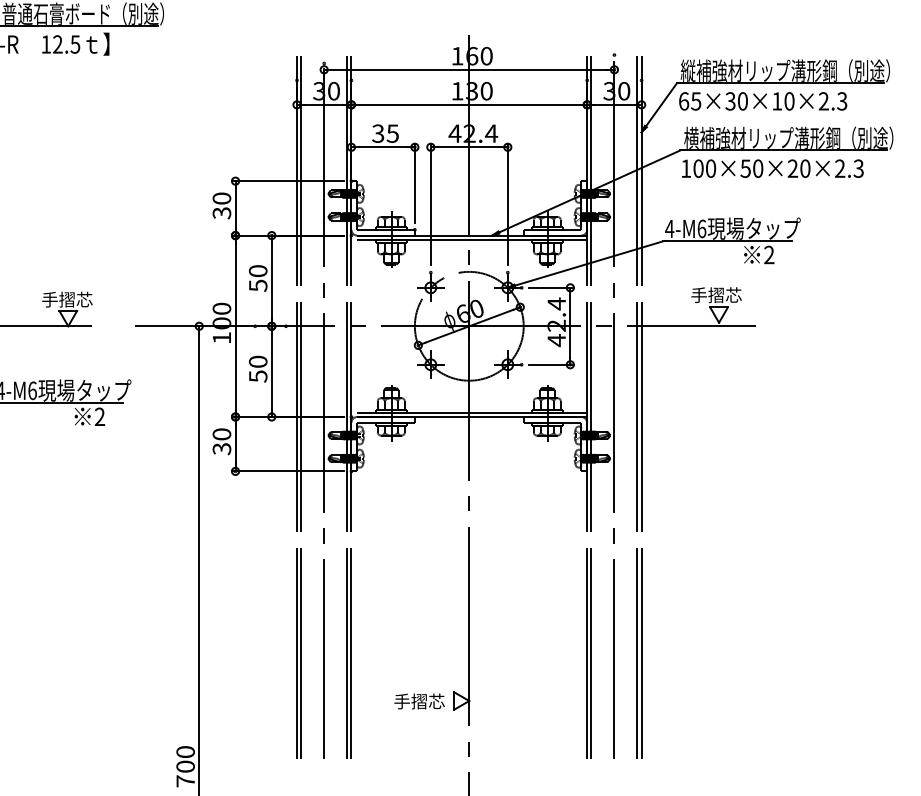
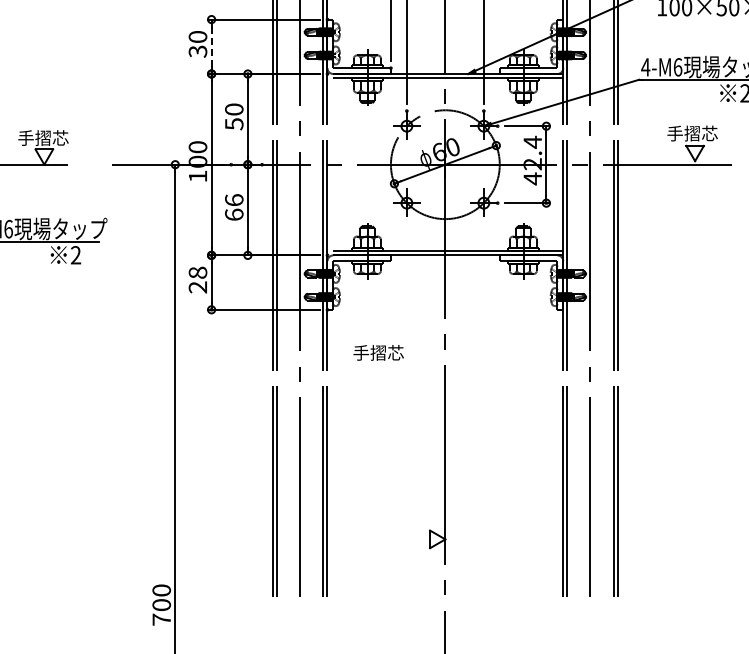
line: (235, 208) -> (211, 46), solid -> dashed
text: (257, 368) -> (233, 206), 50 -> 66
text: (222, 441) -> (198, 279), 30 -> 28
text: (419, 701) -> (378, 352), moved

